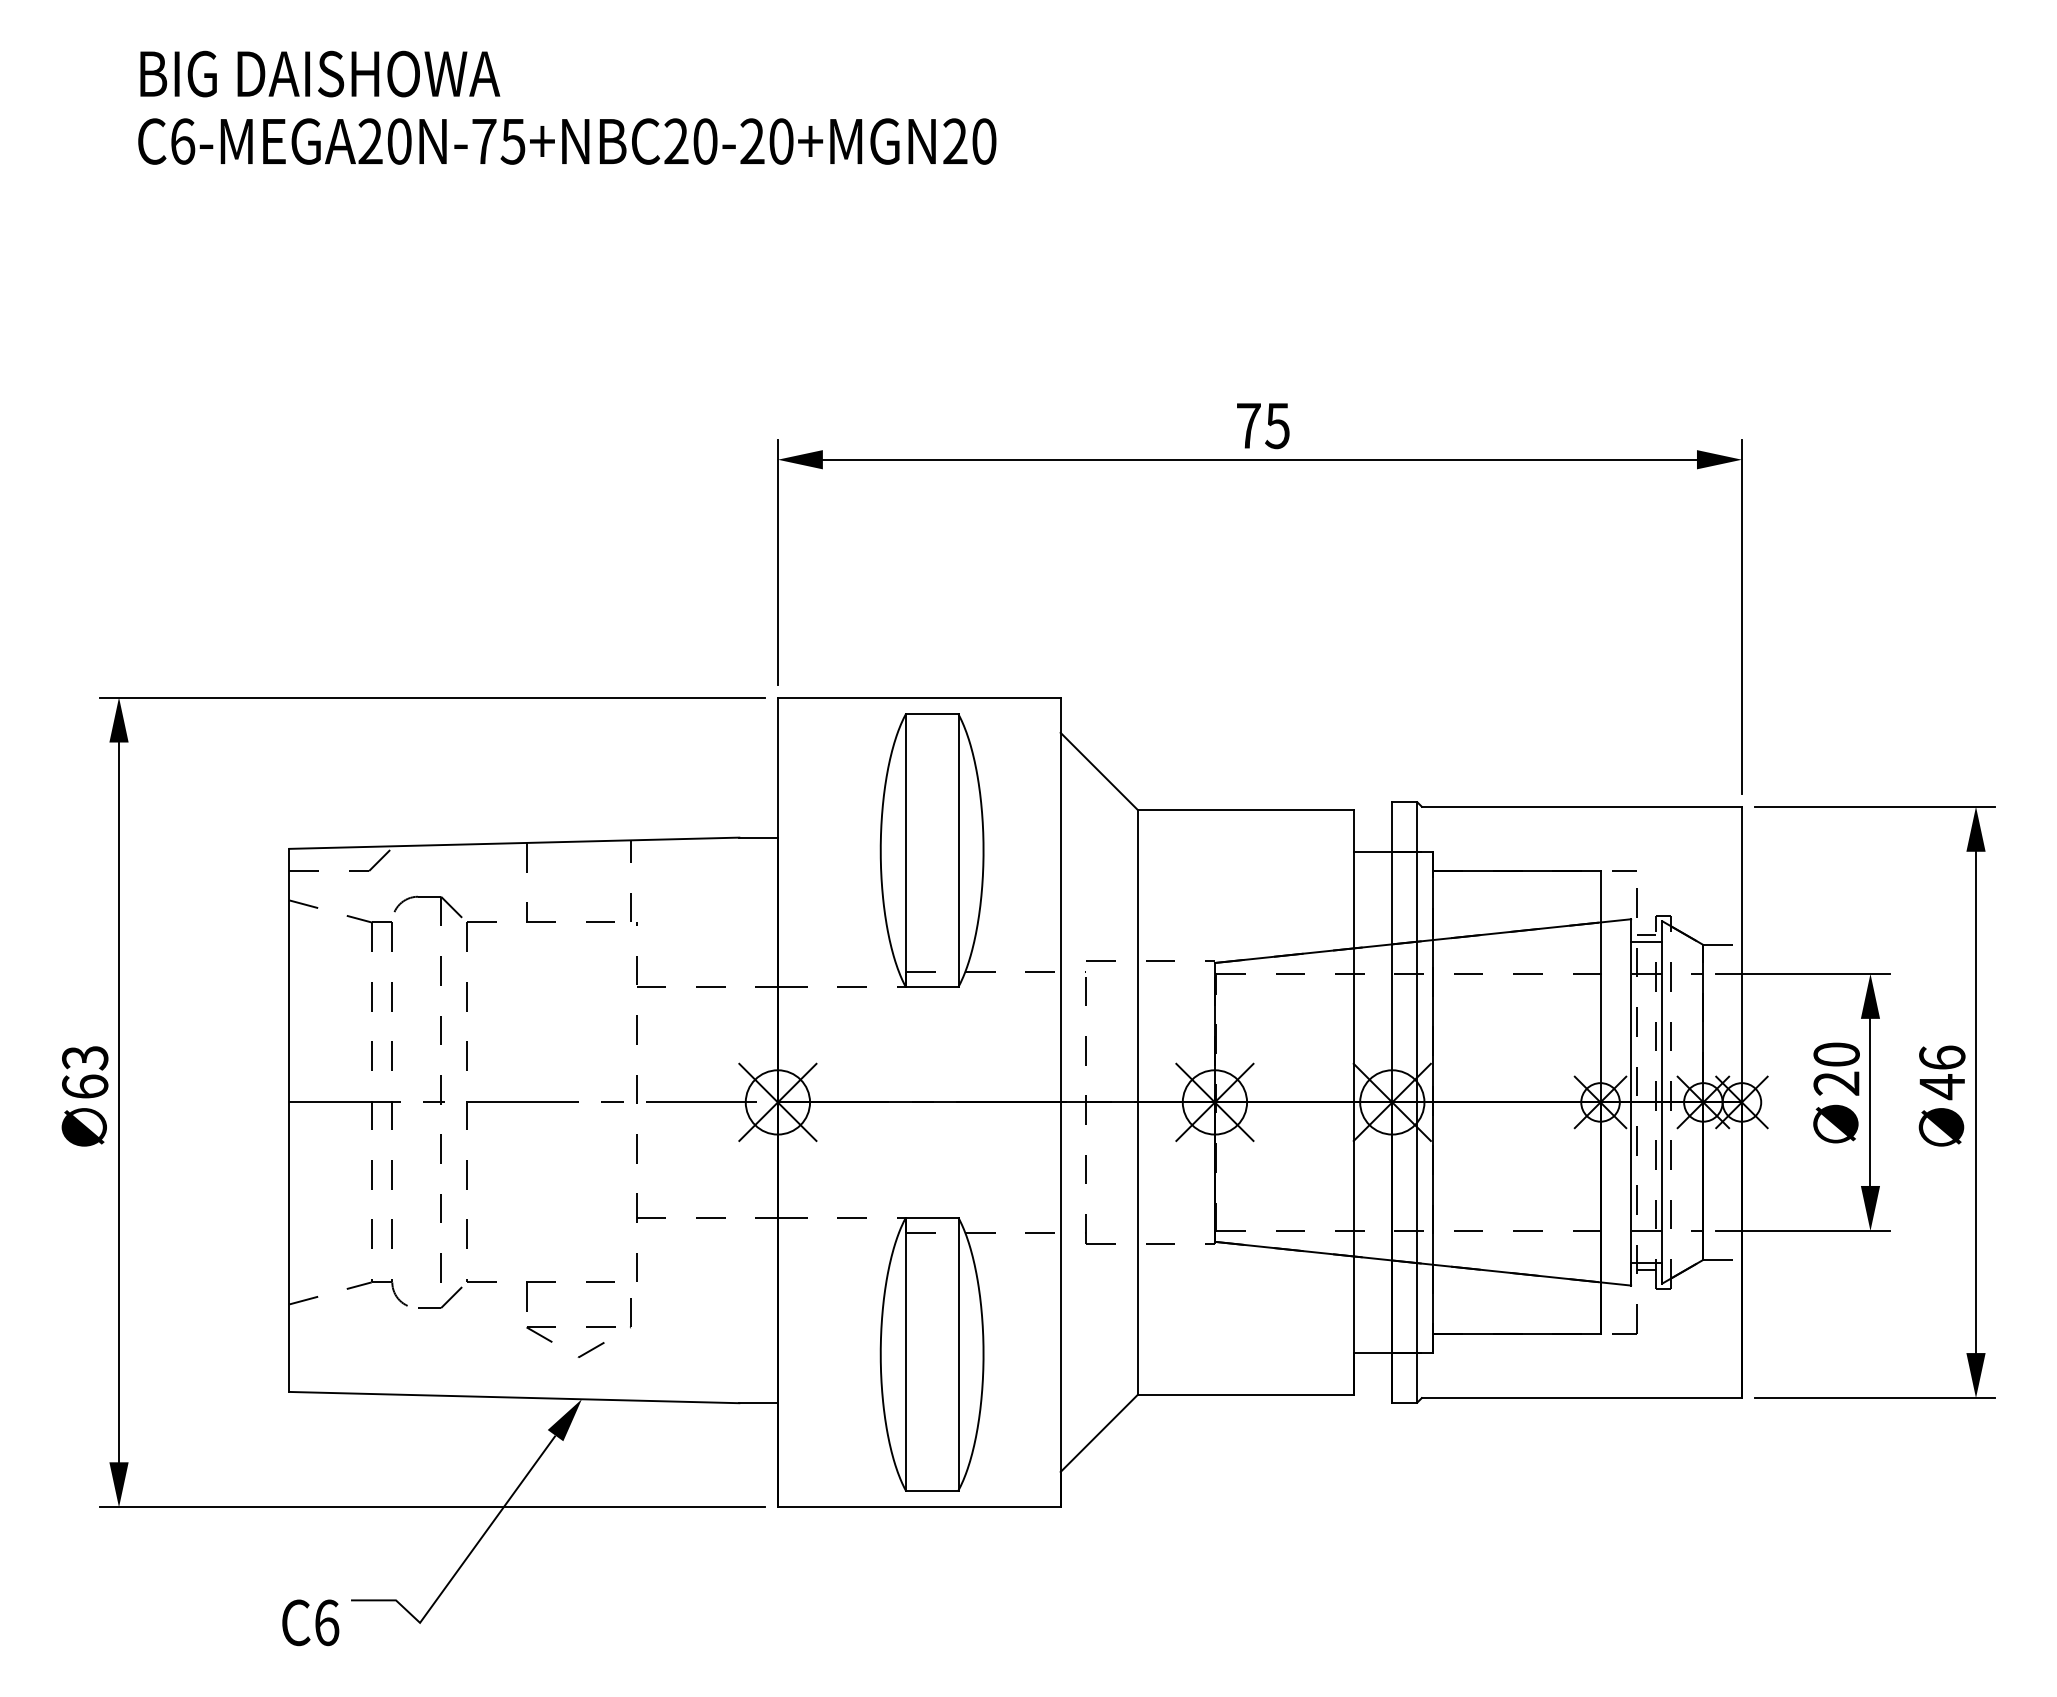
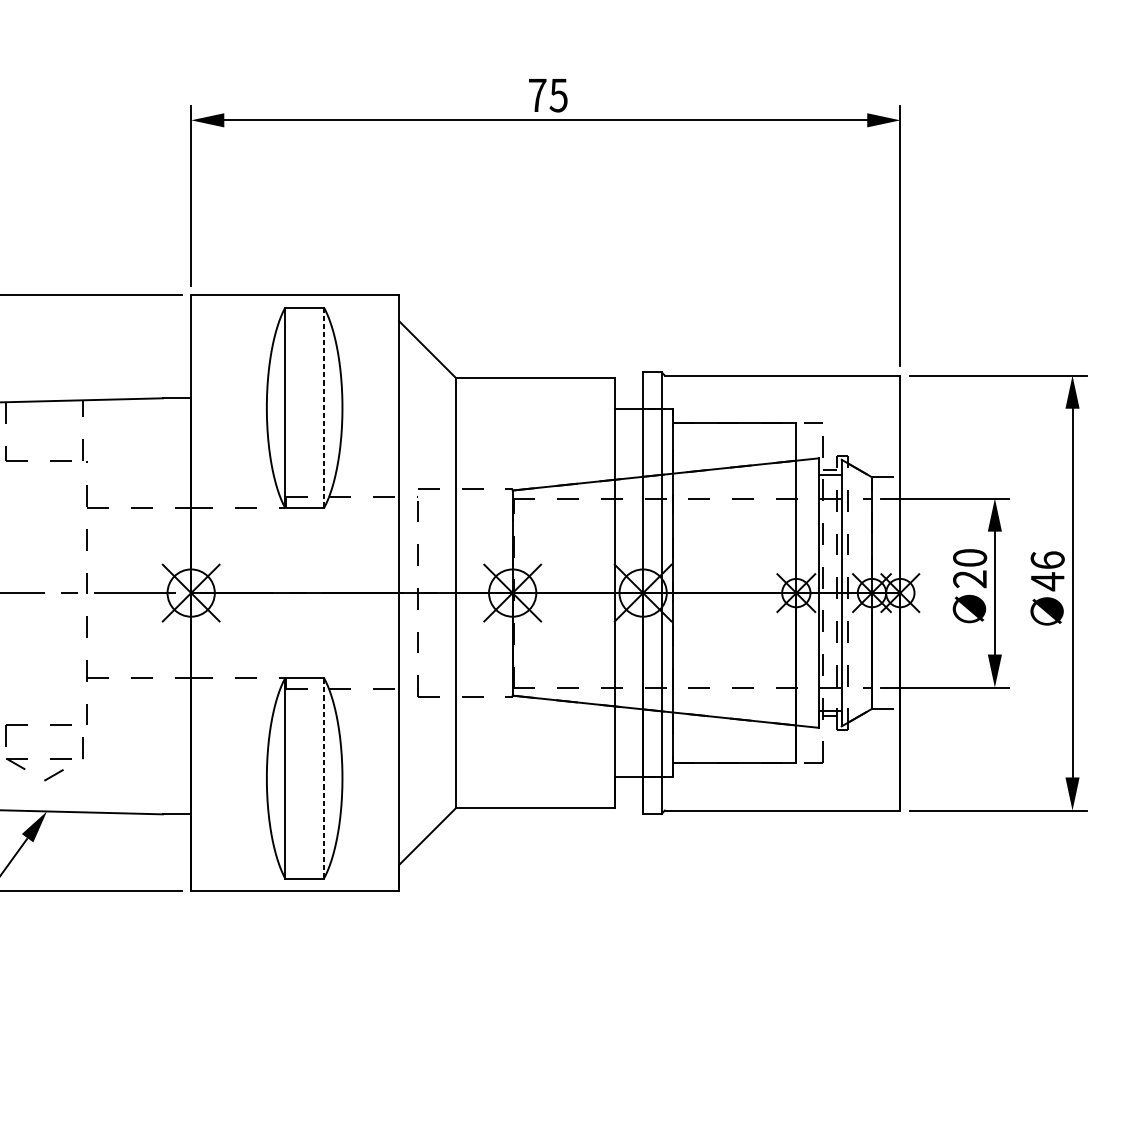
line: (958, 851) -> (324, 408), solid -> dashed
line: (958, 1353) -> (324, 777), solid -> dashed

